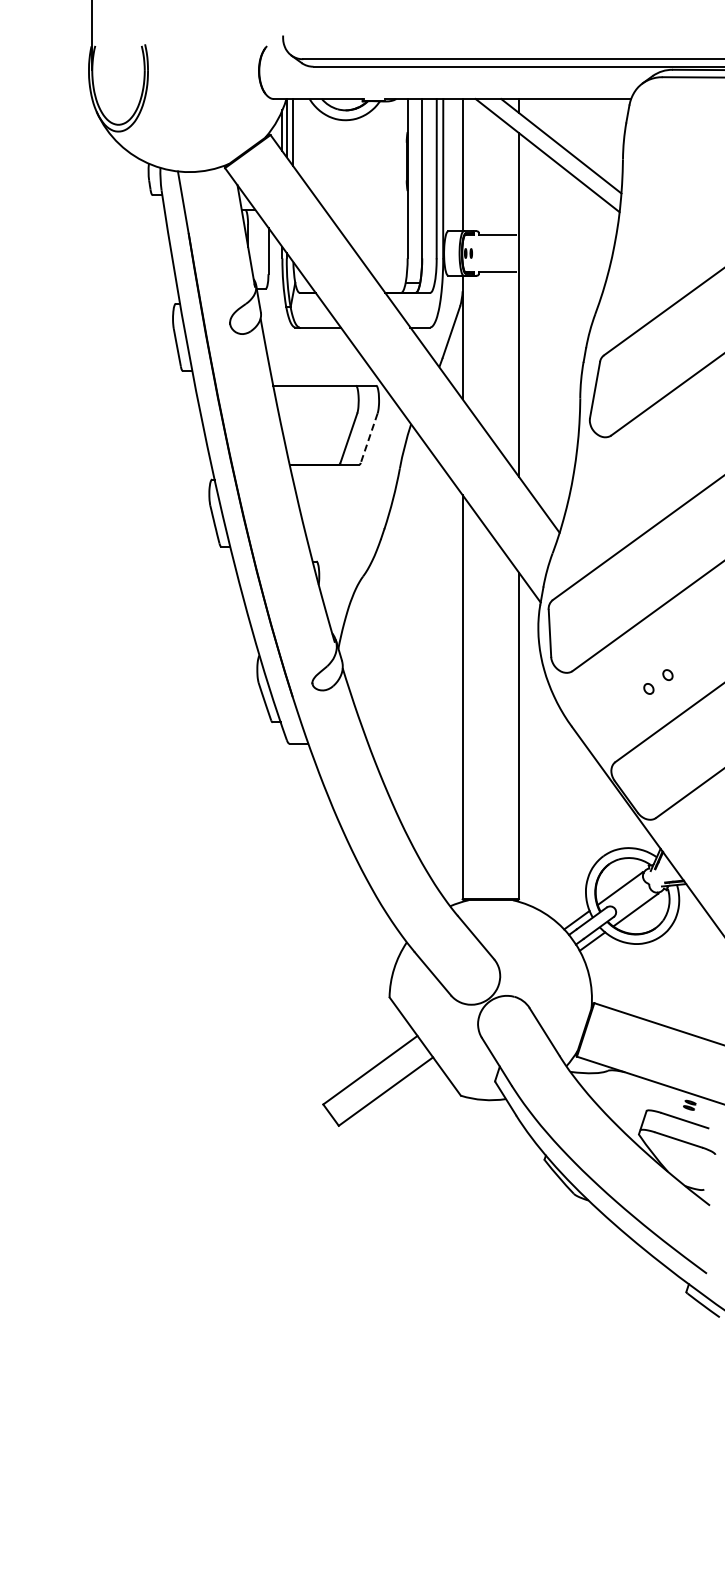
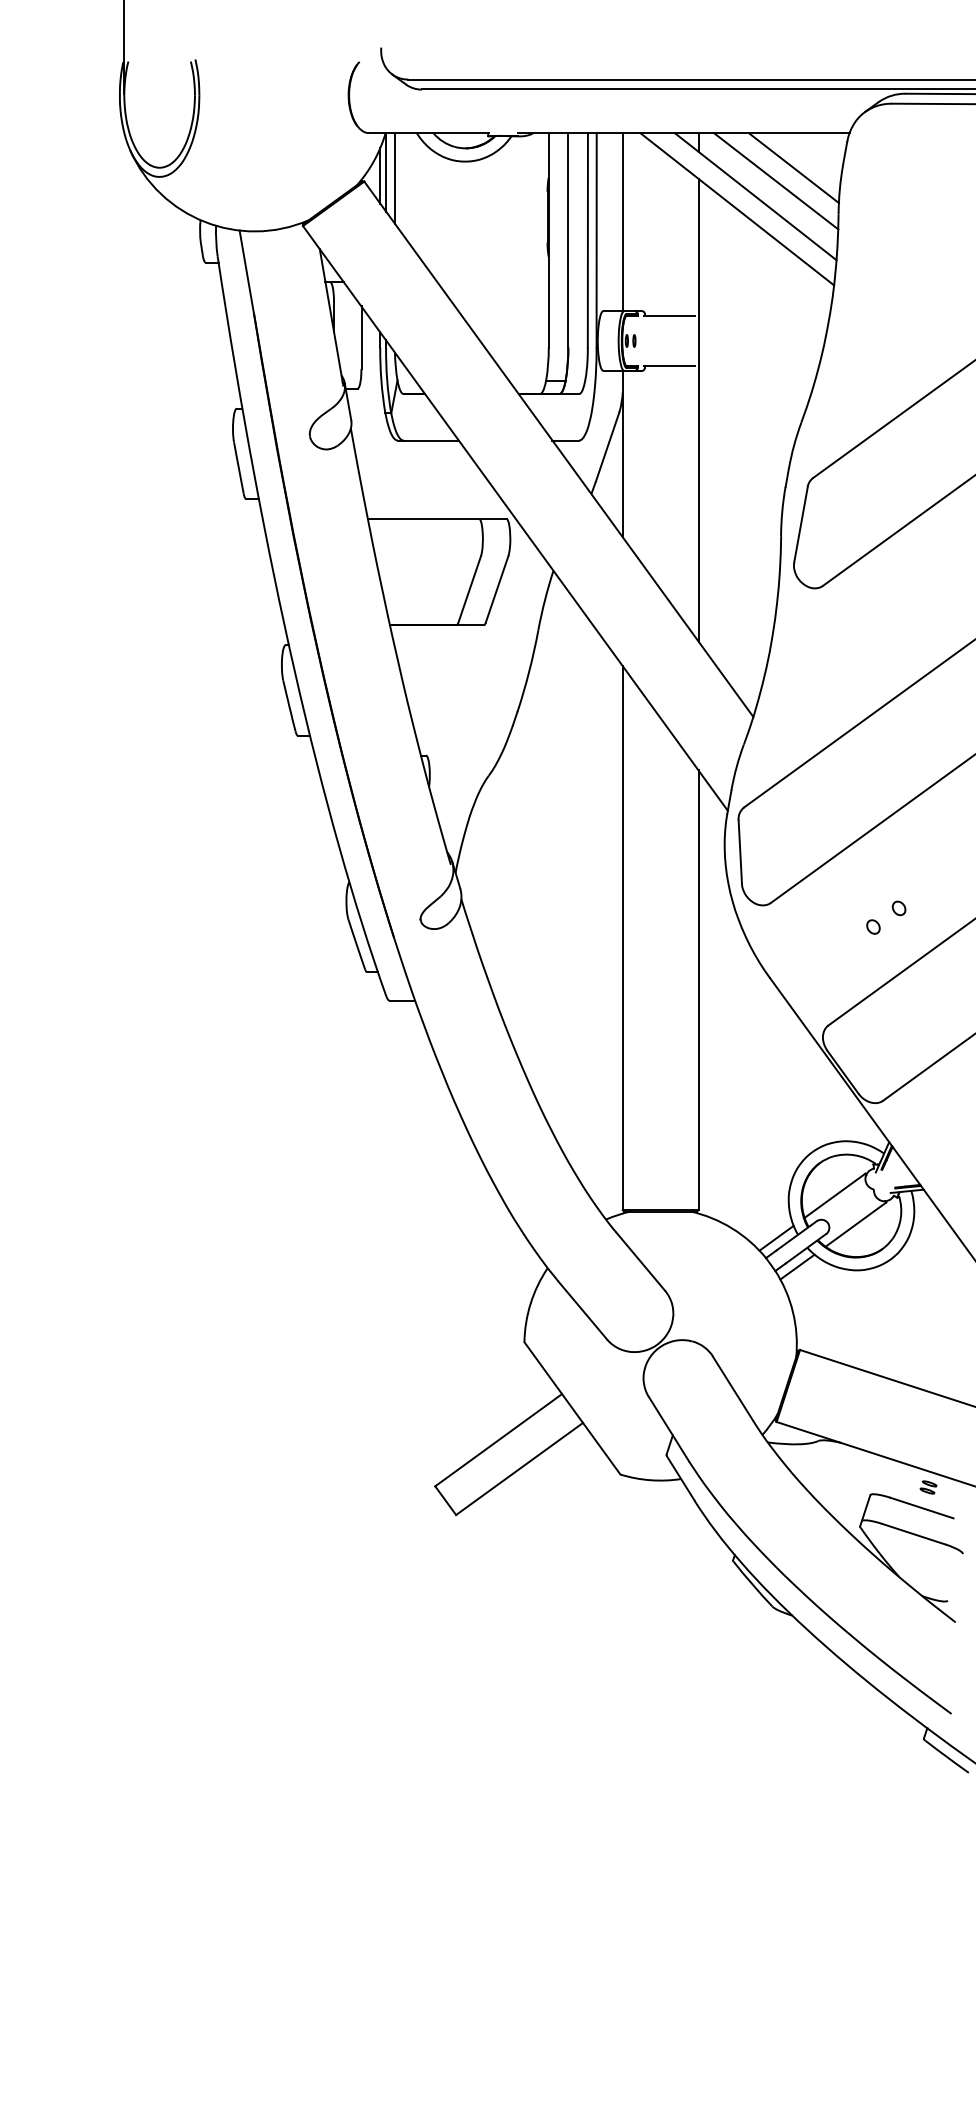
line: (589, 125) -> (793, 168), added
line: (576, 134) -> (776, 180), added
line: (369, 438) -> (497, 589), dashed -> solid

